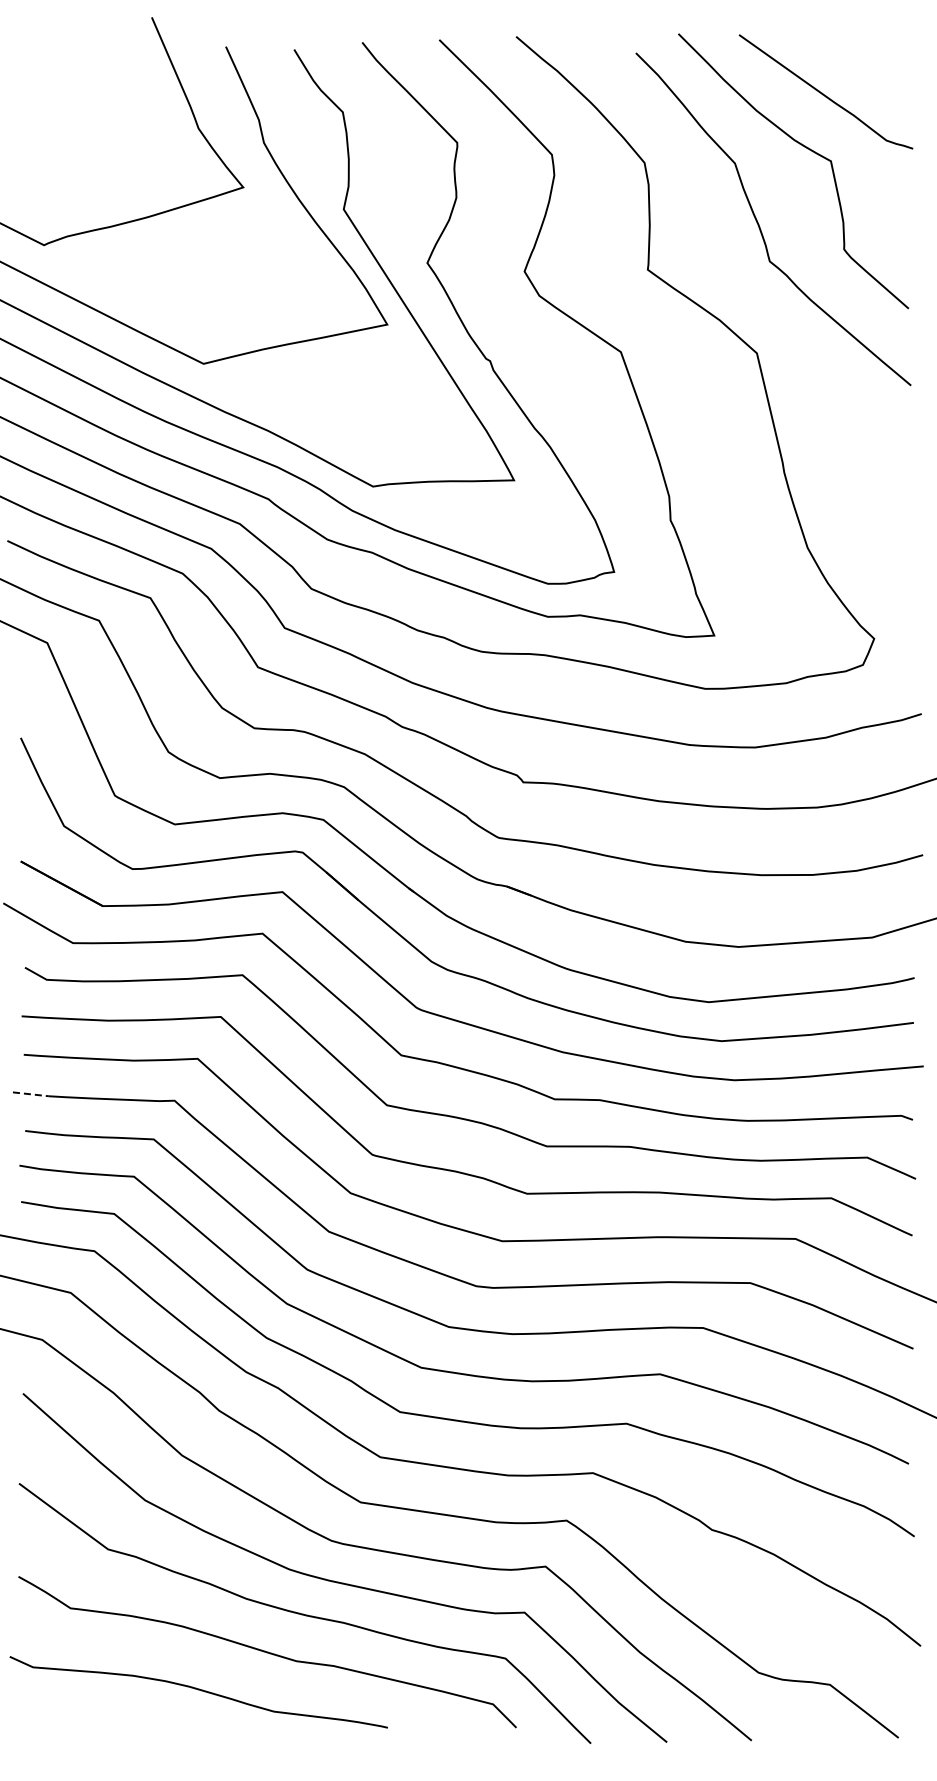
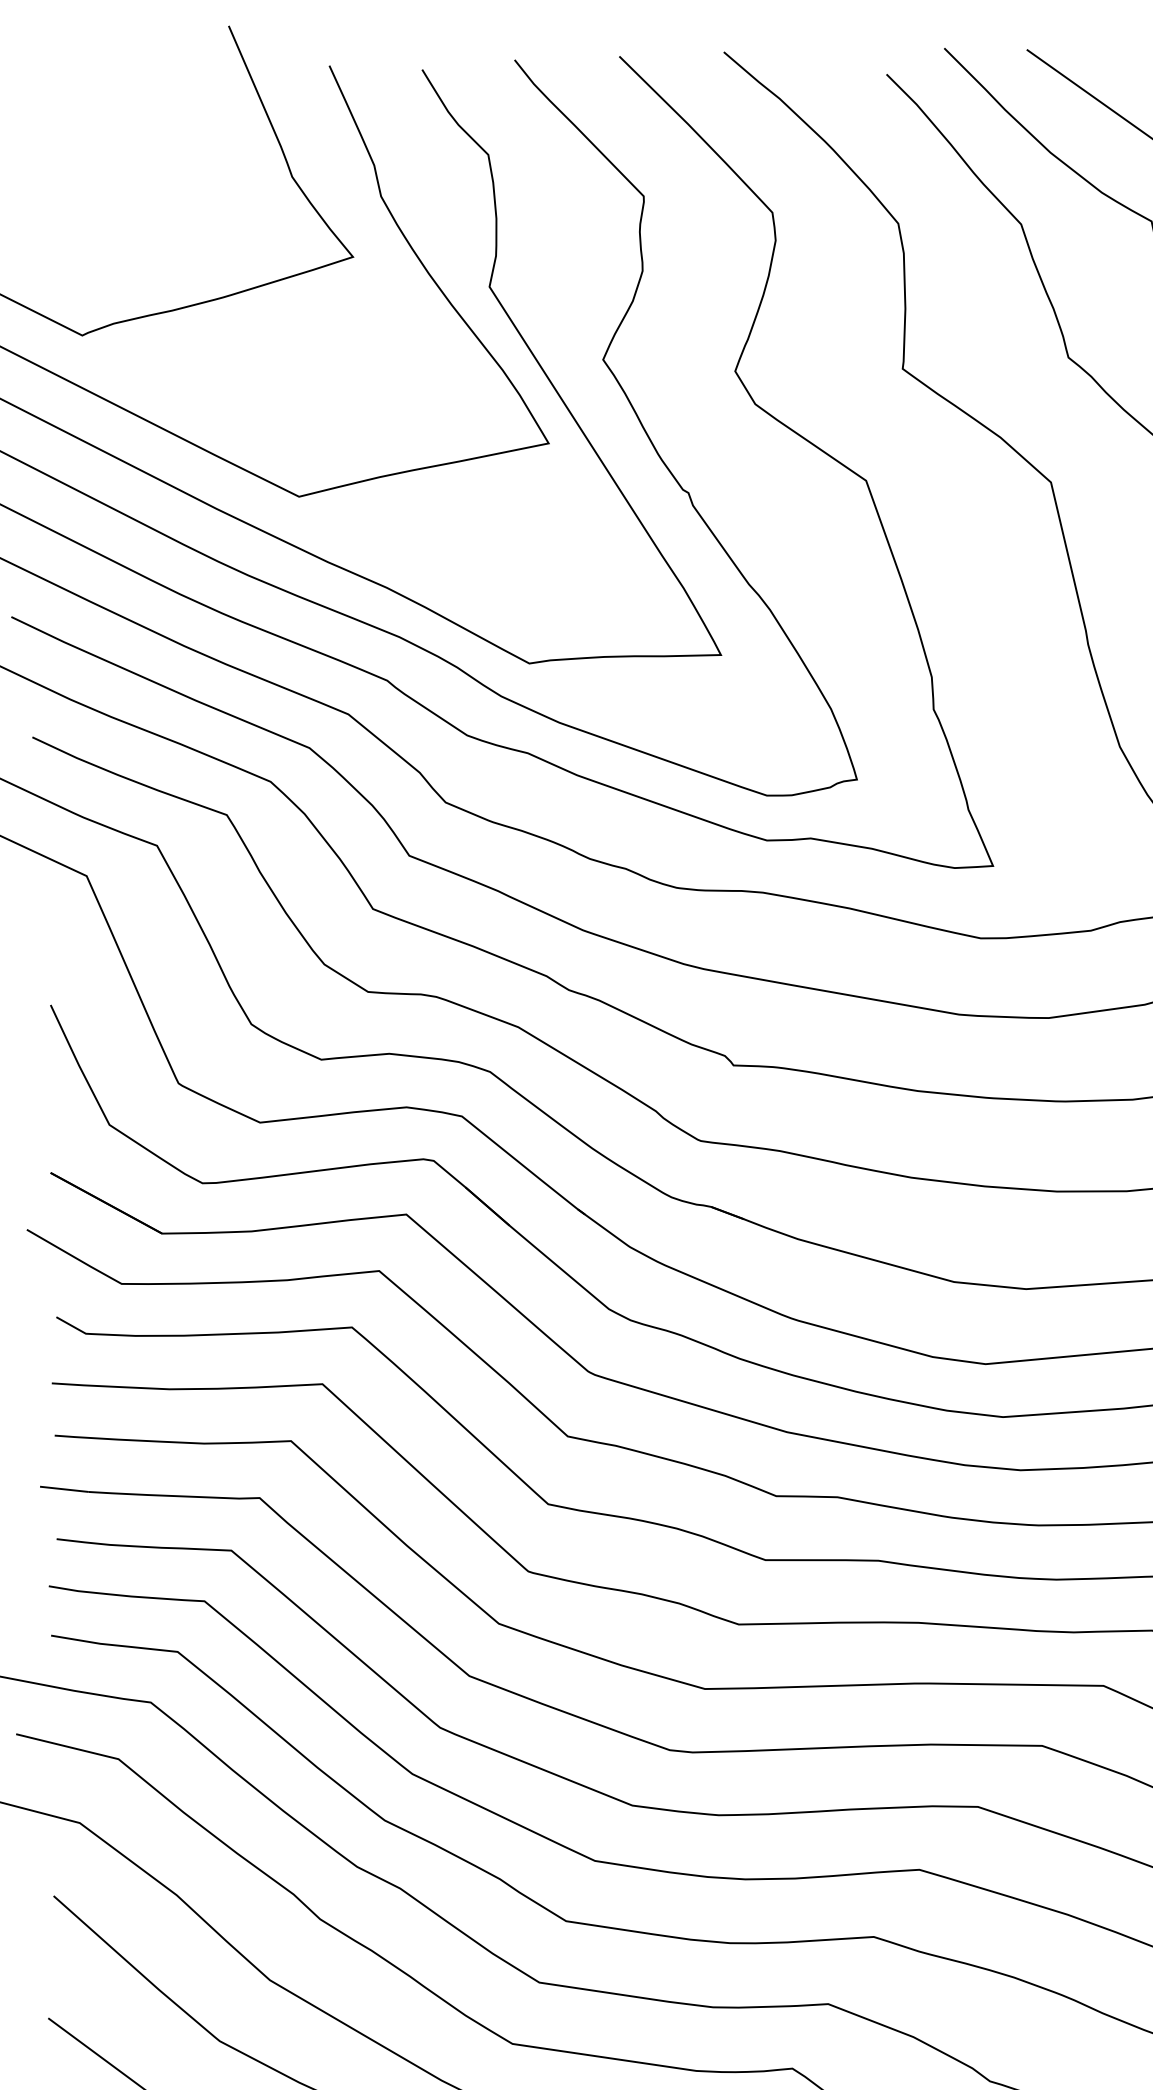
line: (31, 1094) -> (65, 1489), dashed -> solid

